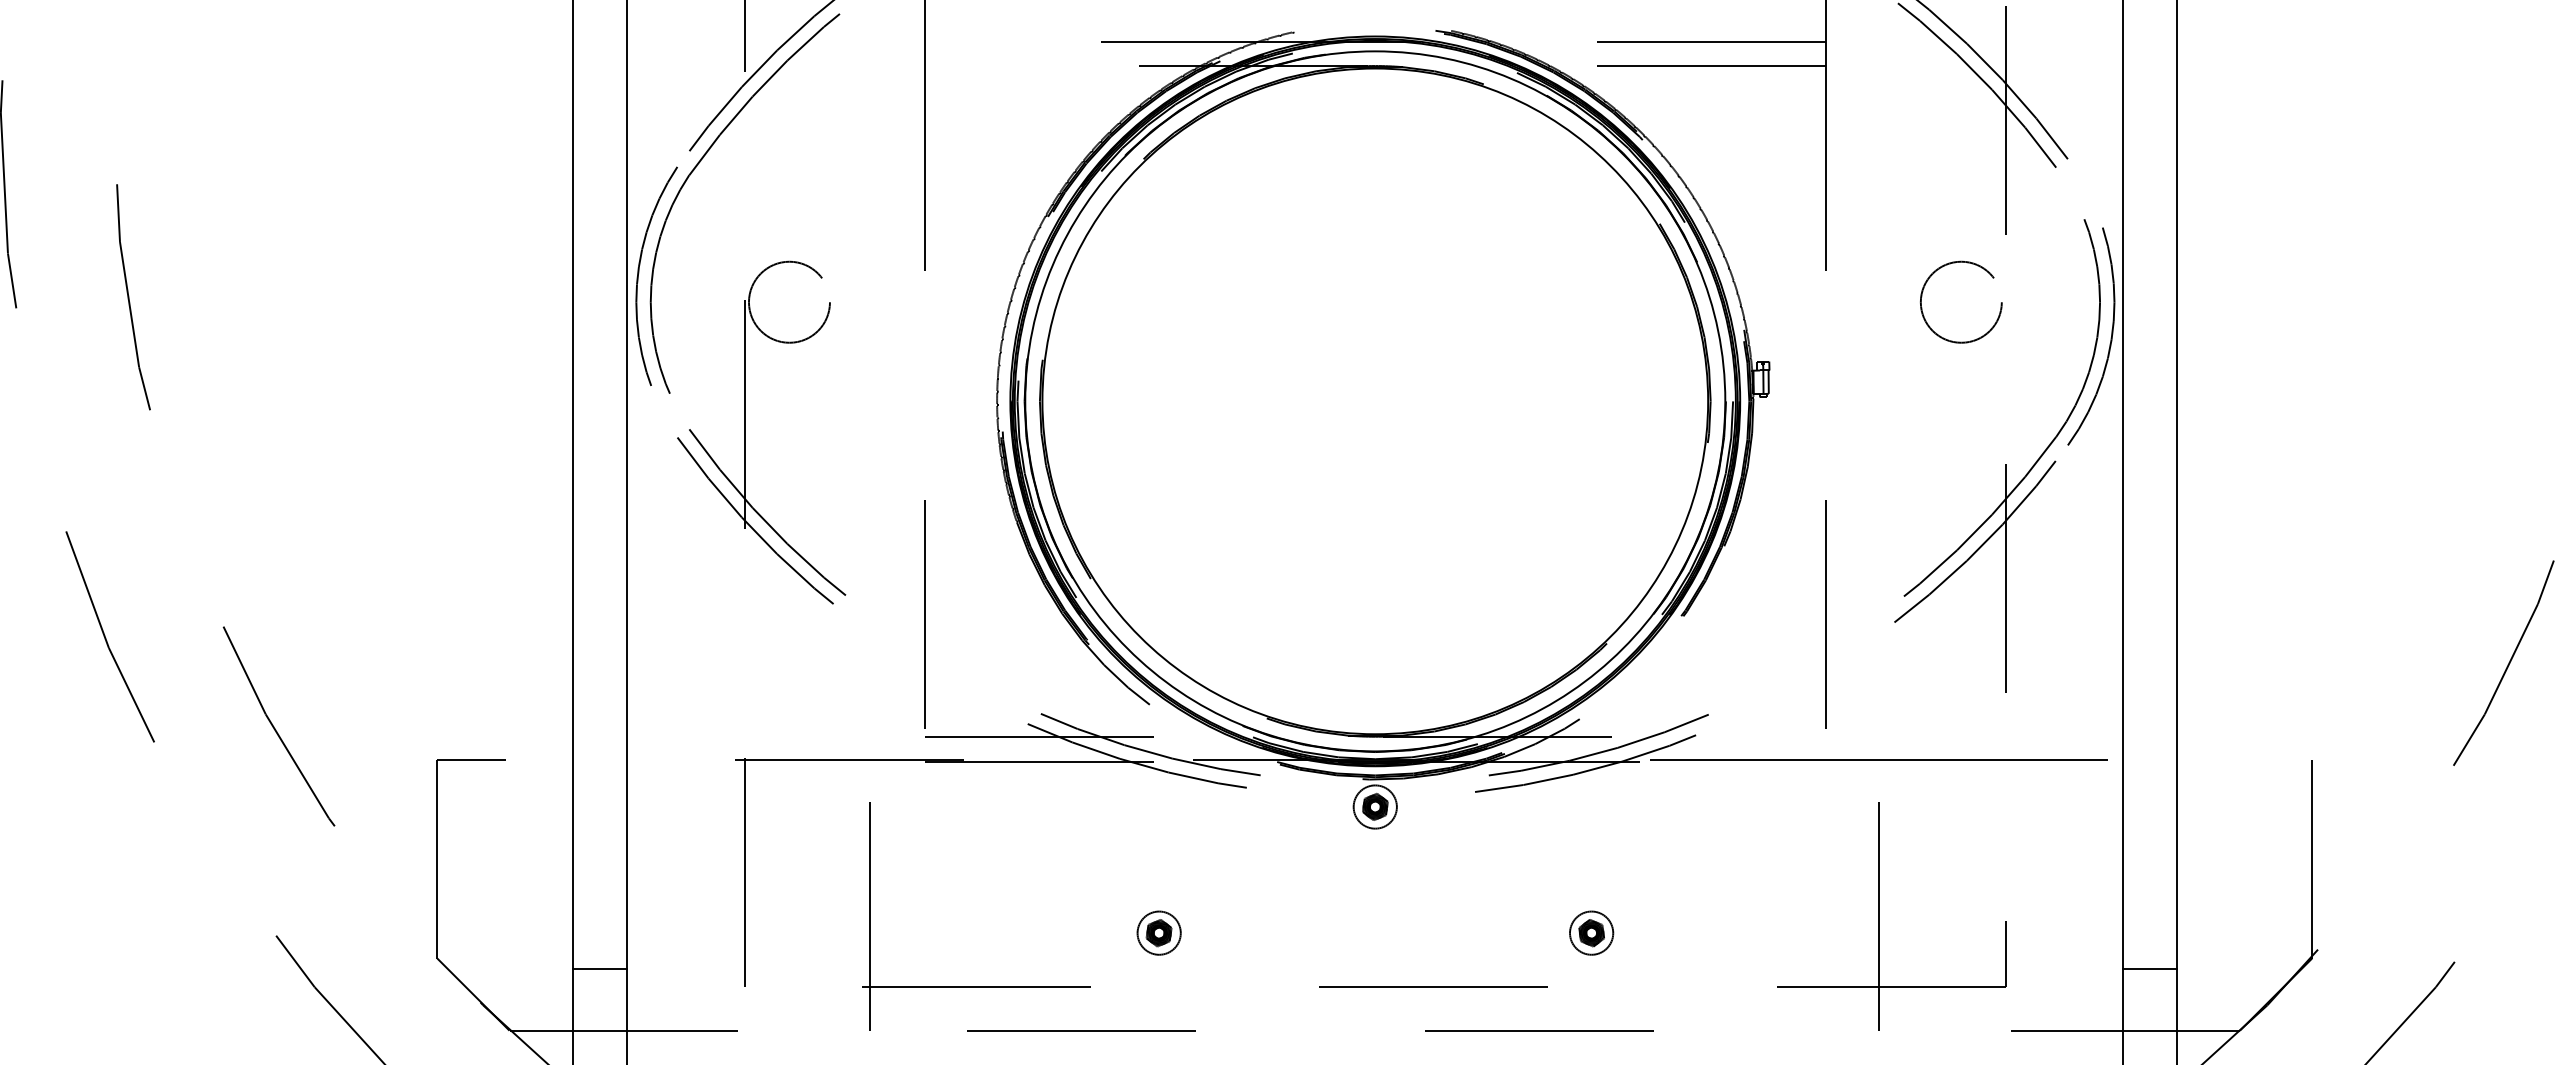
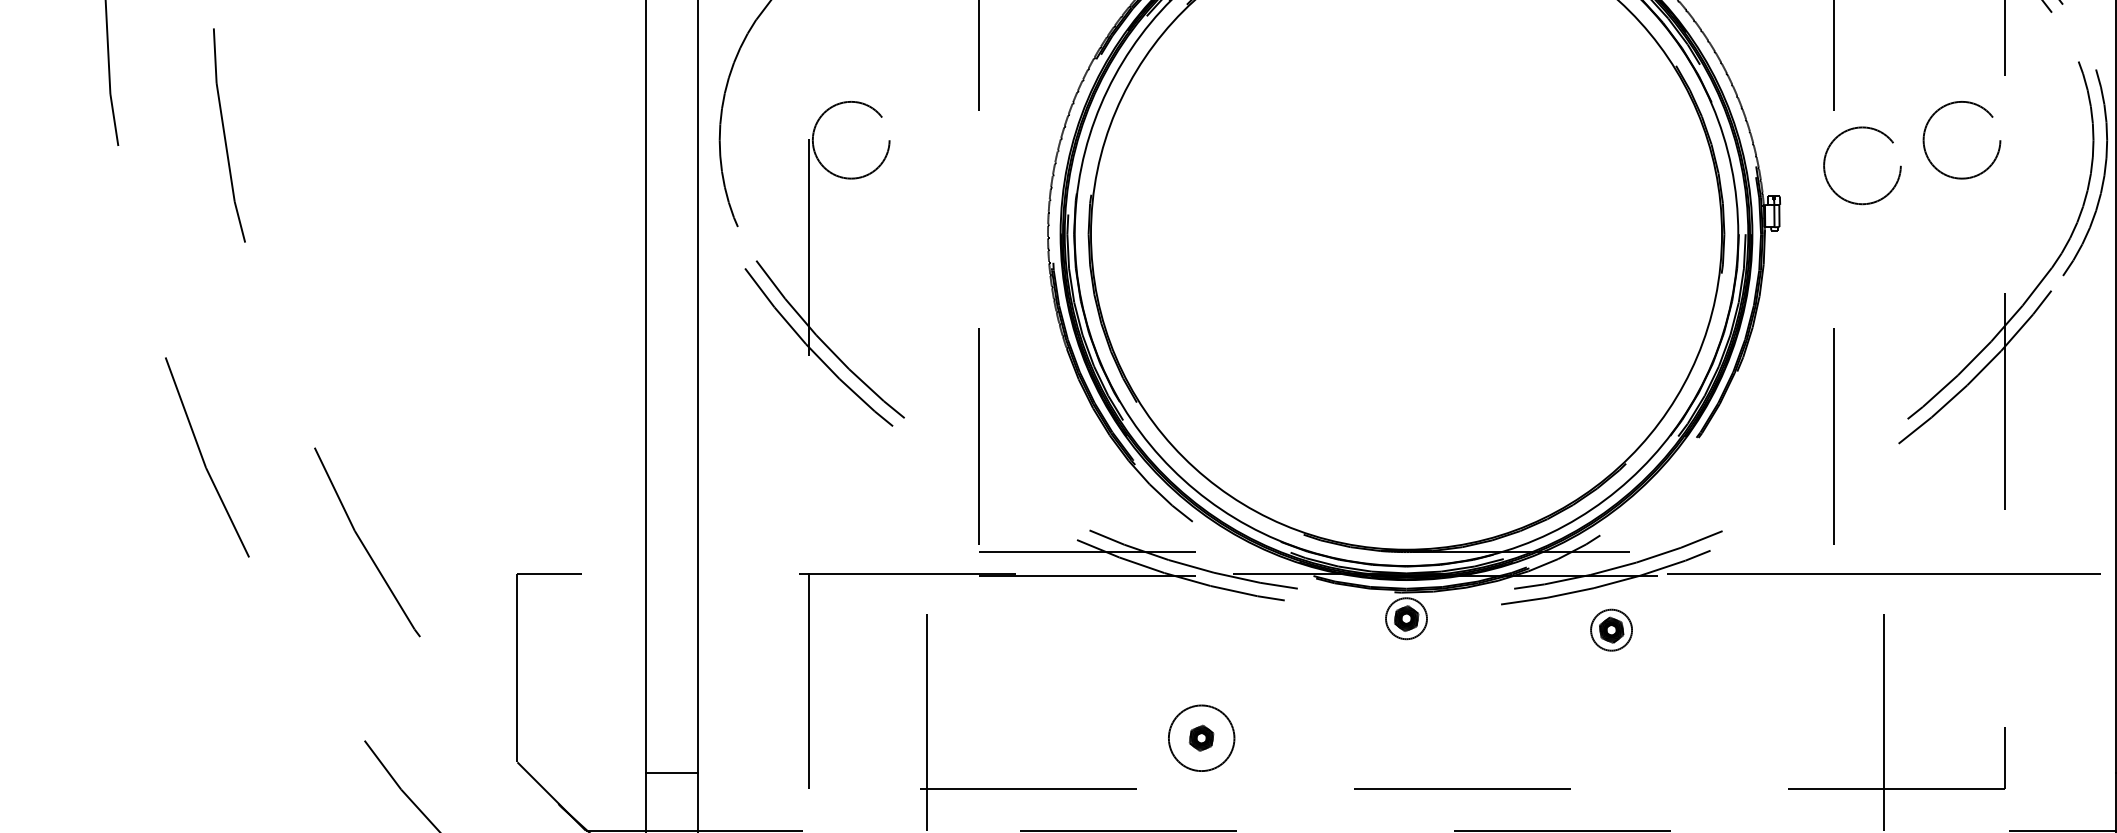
arc: (639, 273) -> (709, 112), removed
circle: (1856, 328) -> (1862, 165), added
circle: (1158, 932) -> (1201, 737), size x1.6
part: (1591, 932) -> (1611, 629), moved

